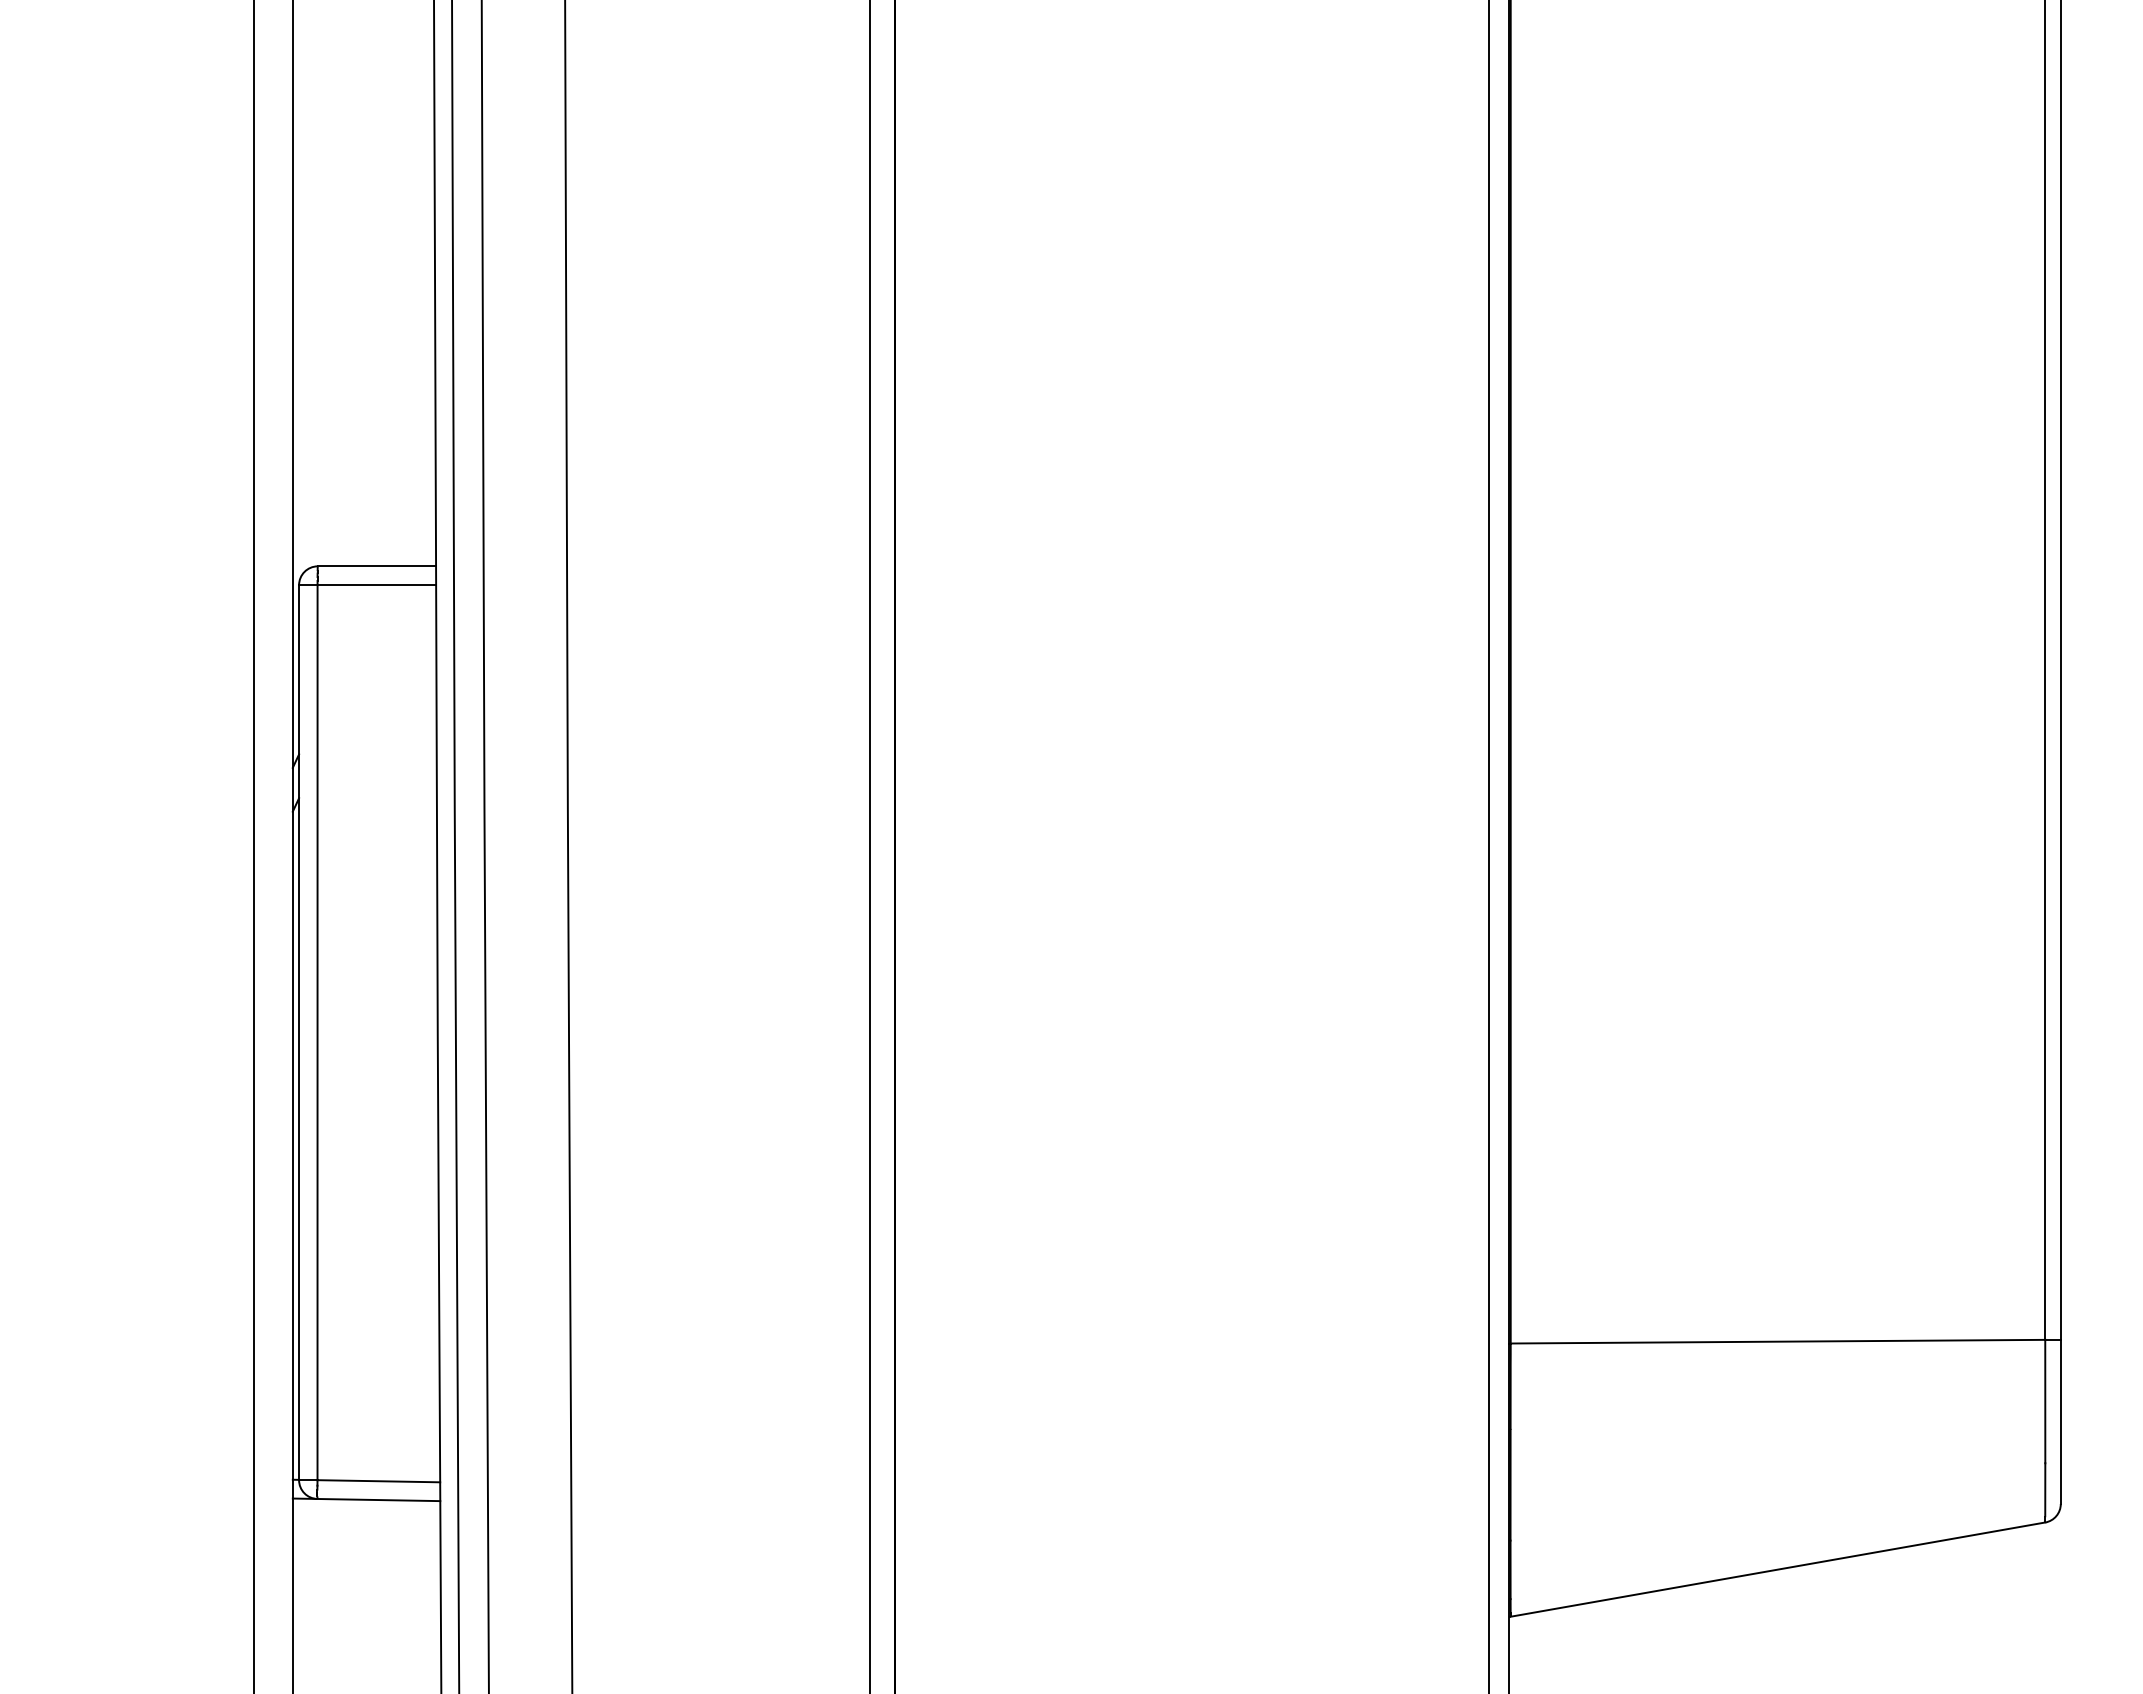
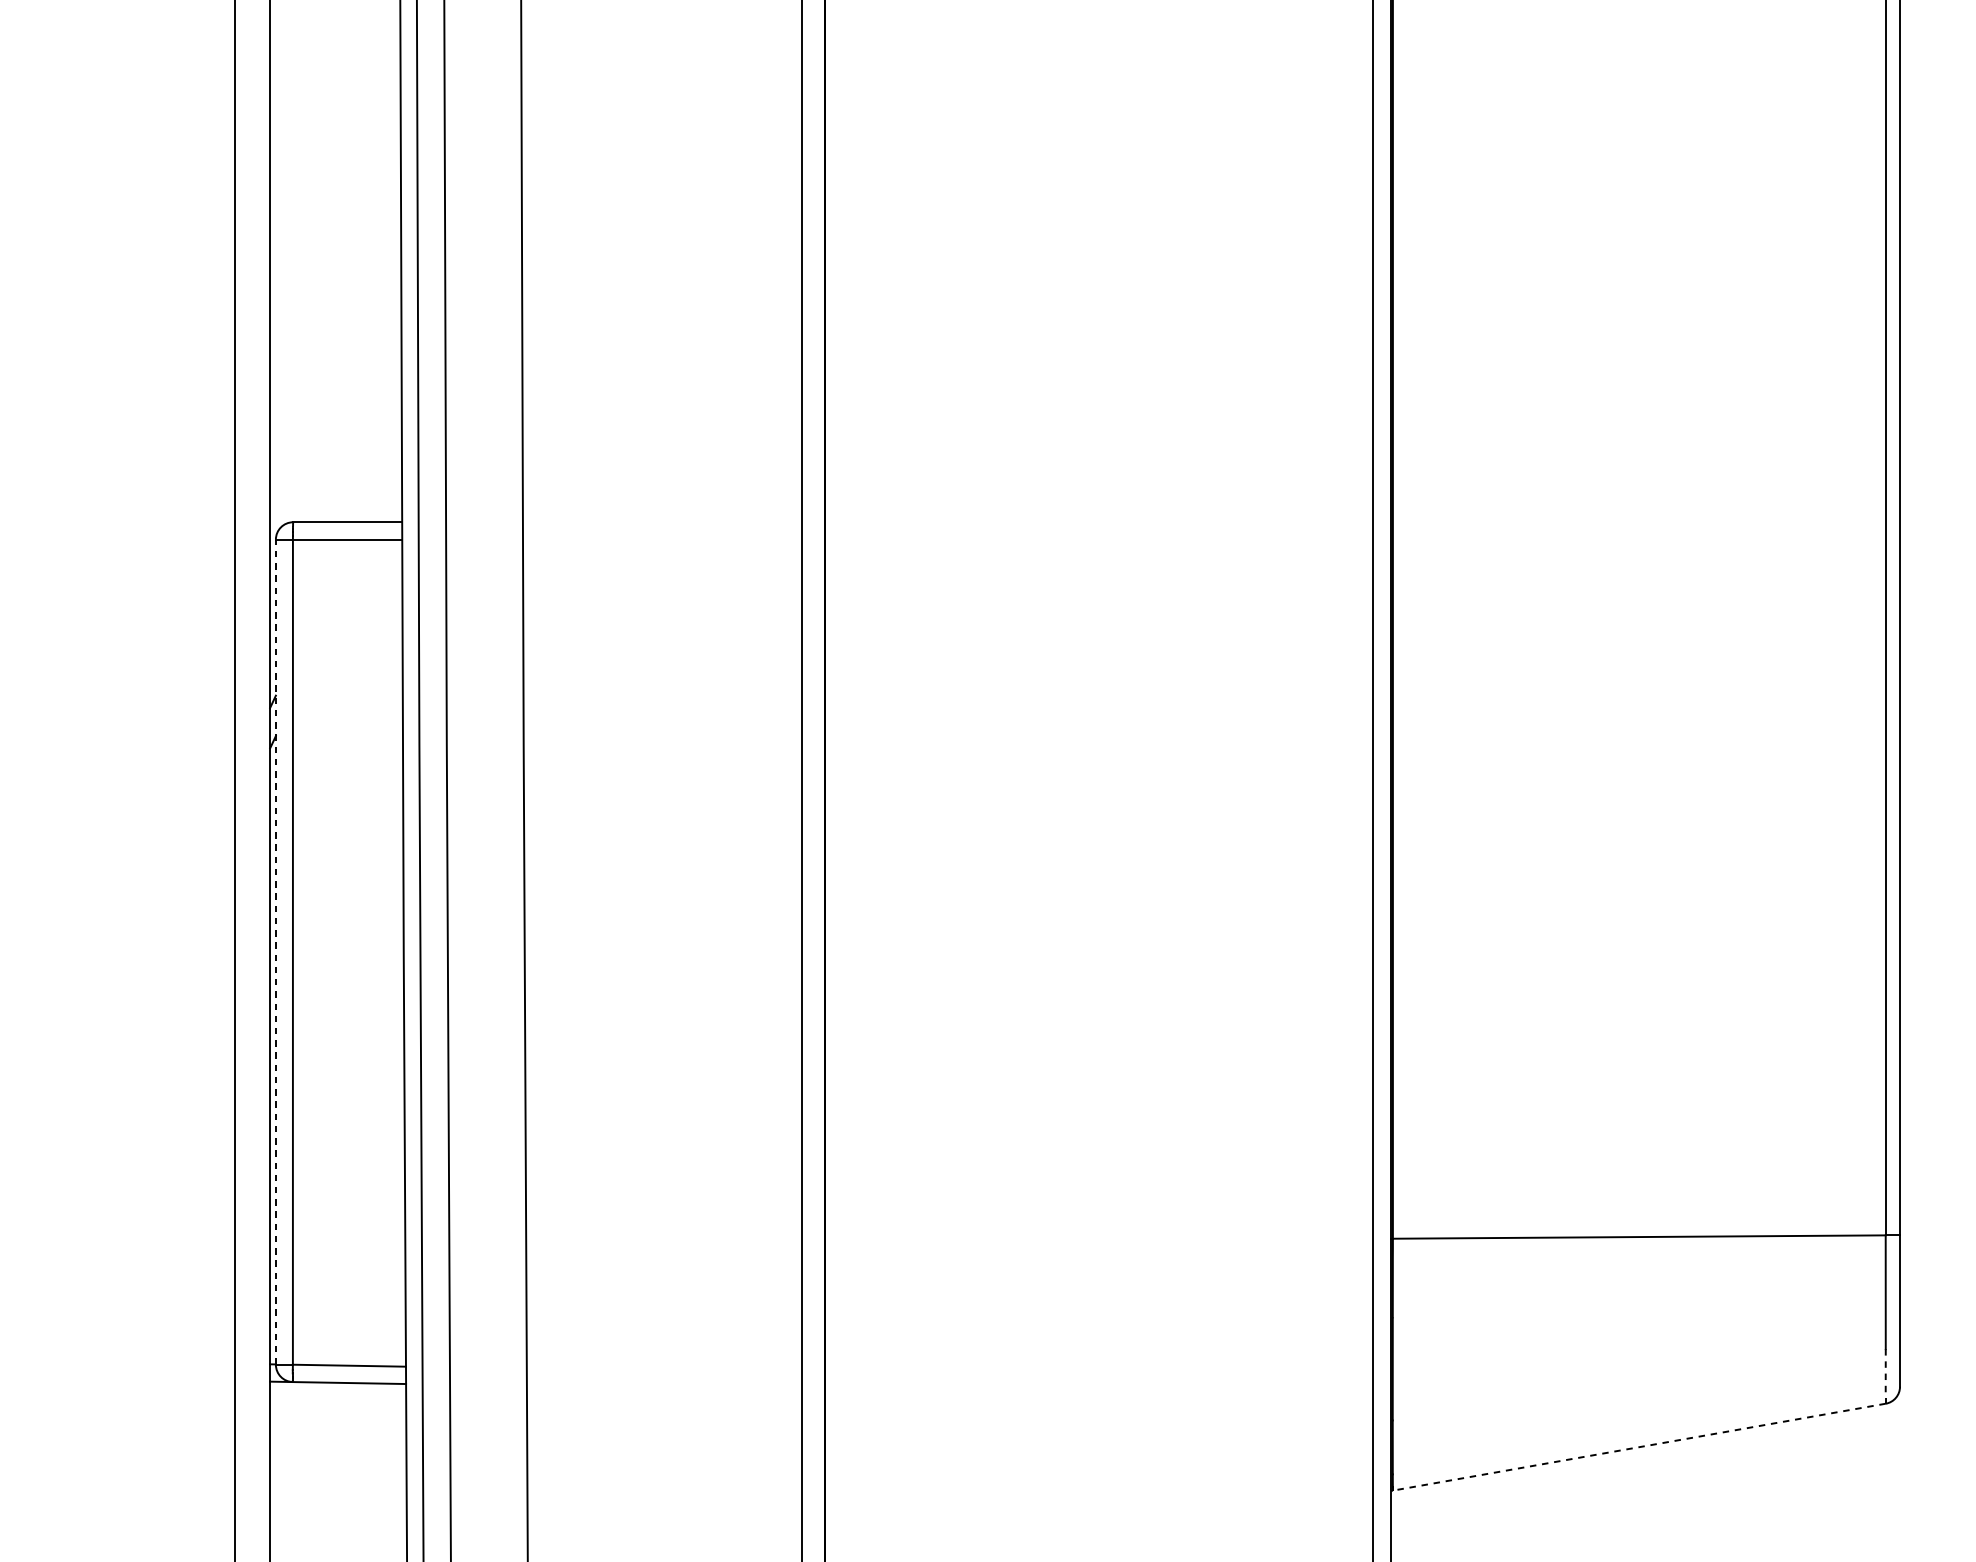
line: (299, 1032) -> (276, 952), solid -> dashed
line: (2045, 1489) -> (1885, 1373), solid -> dashed
line: (1777, 1569) -> (1638, 1447), solid -> dashed

